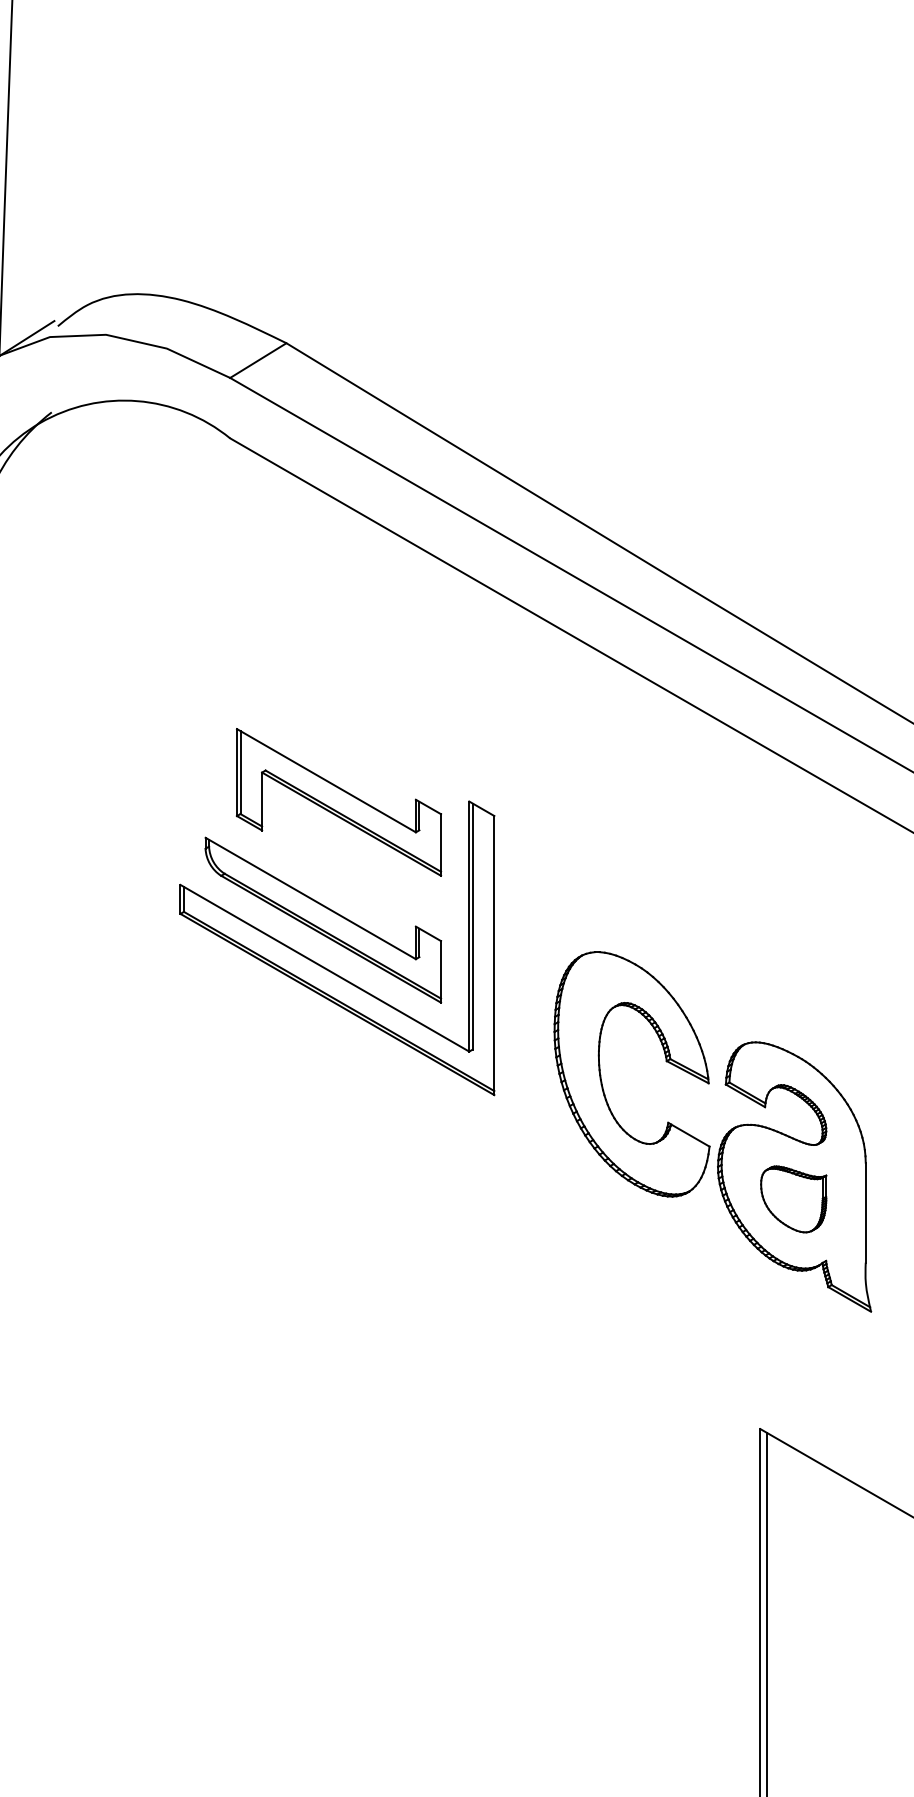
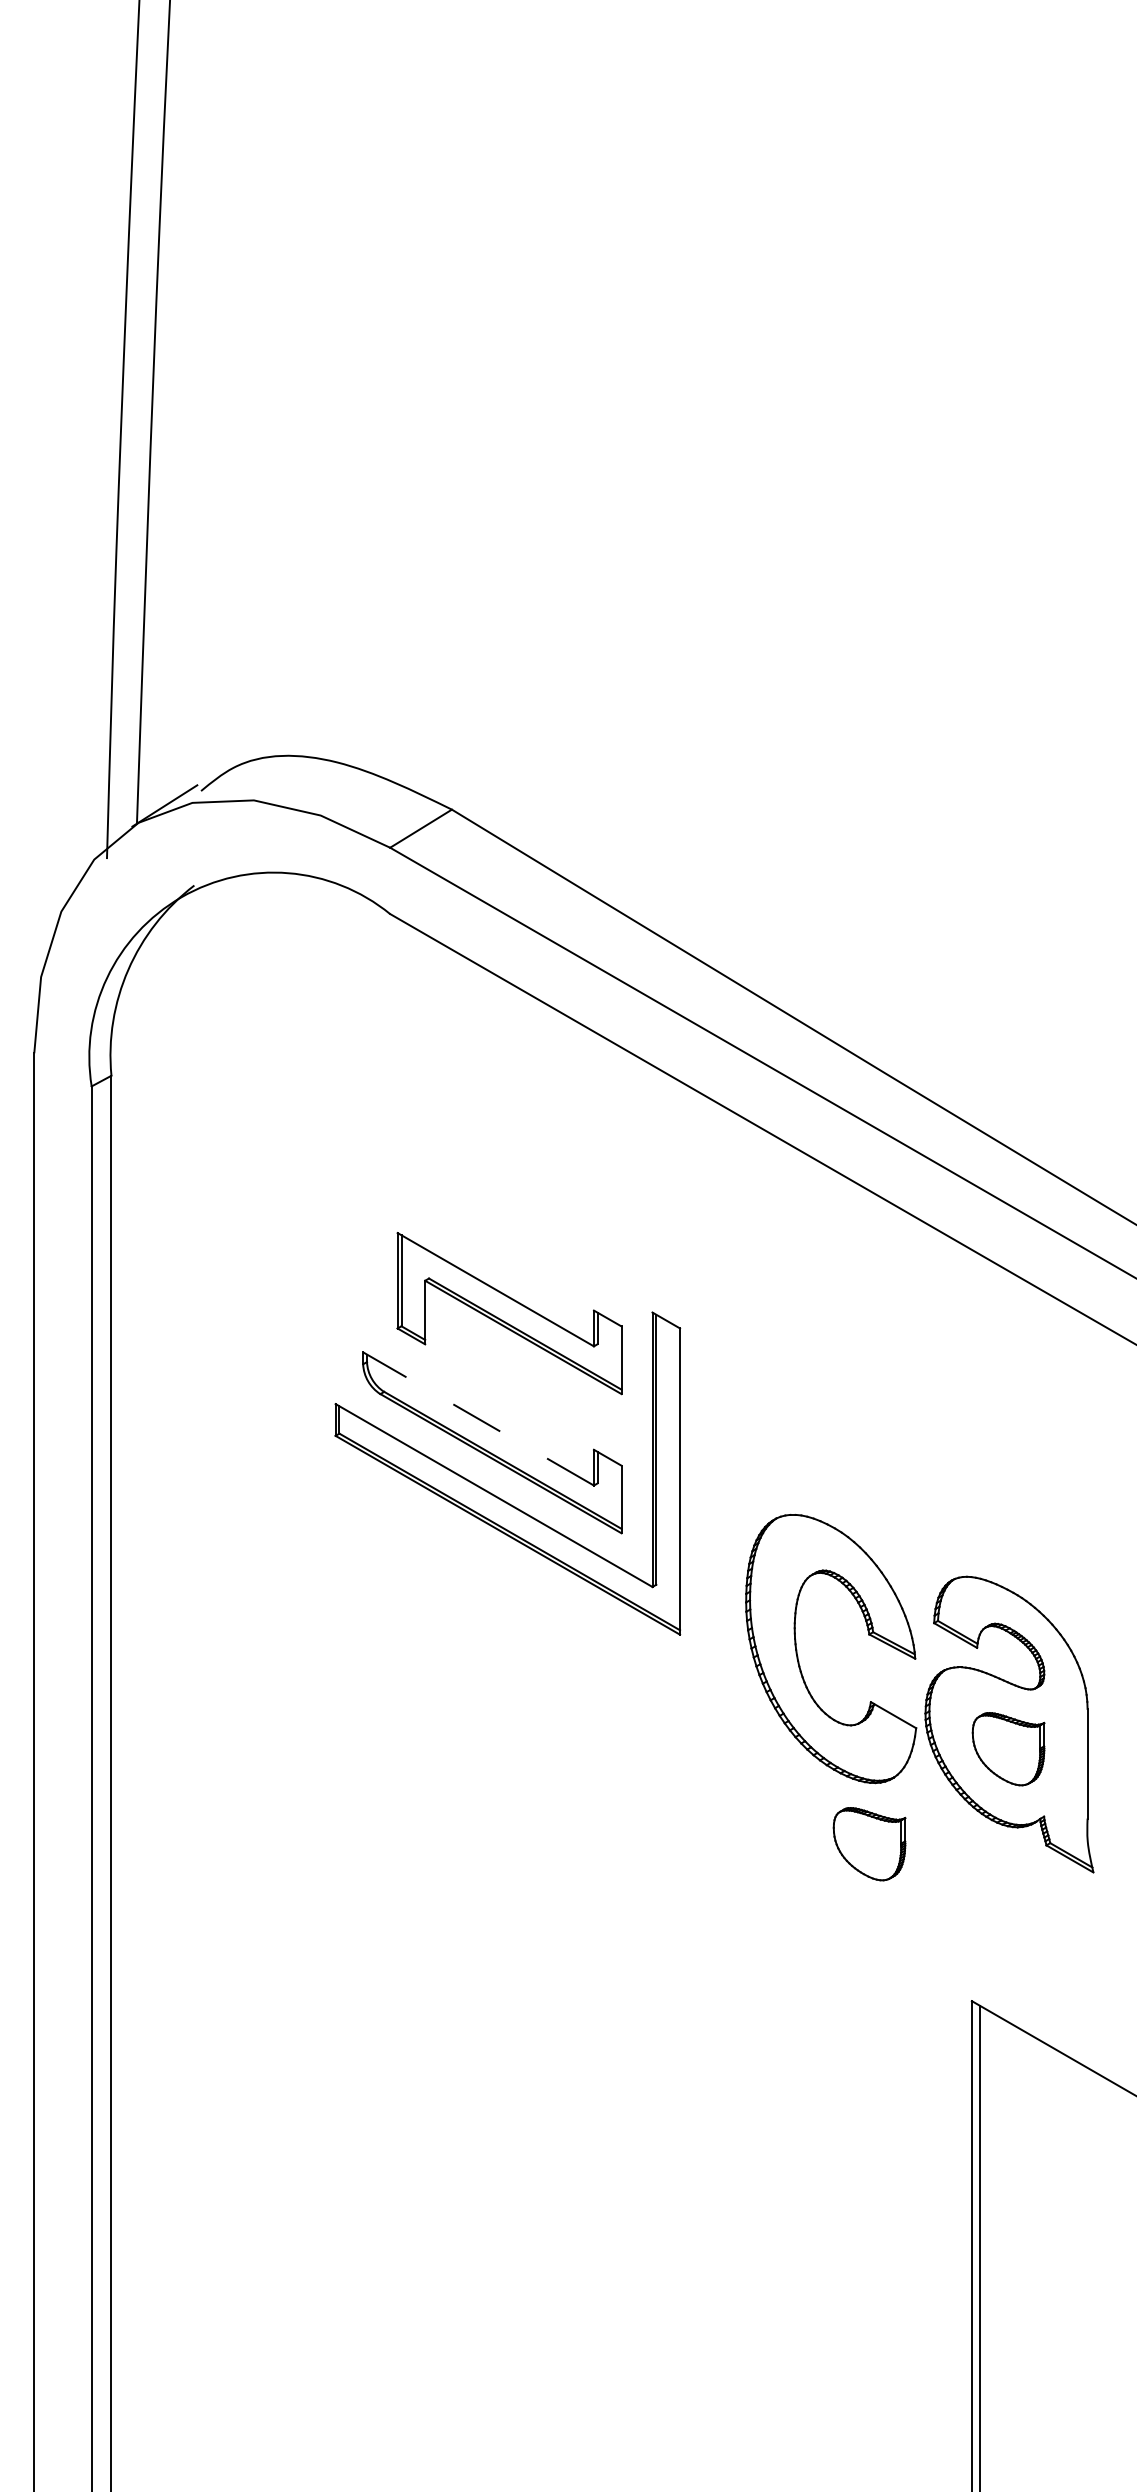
line: (310, 898) -> (478, 1418), solid -> dashed
part: (602, 1081) -> (798, 1656), moved
part: (666, 1286) -> (869, 1844), added

